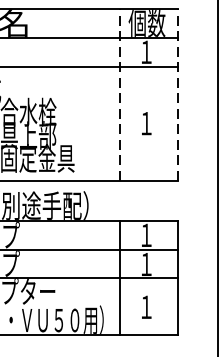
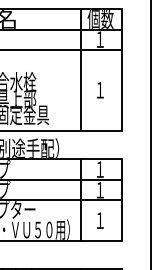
line: (120, 95) -> (81, 70), dashed -> solid
line: (177, 95) -> (122, 70), dashed -> solid

